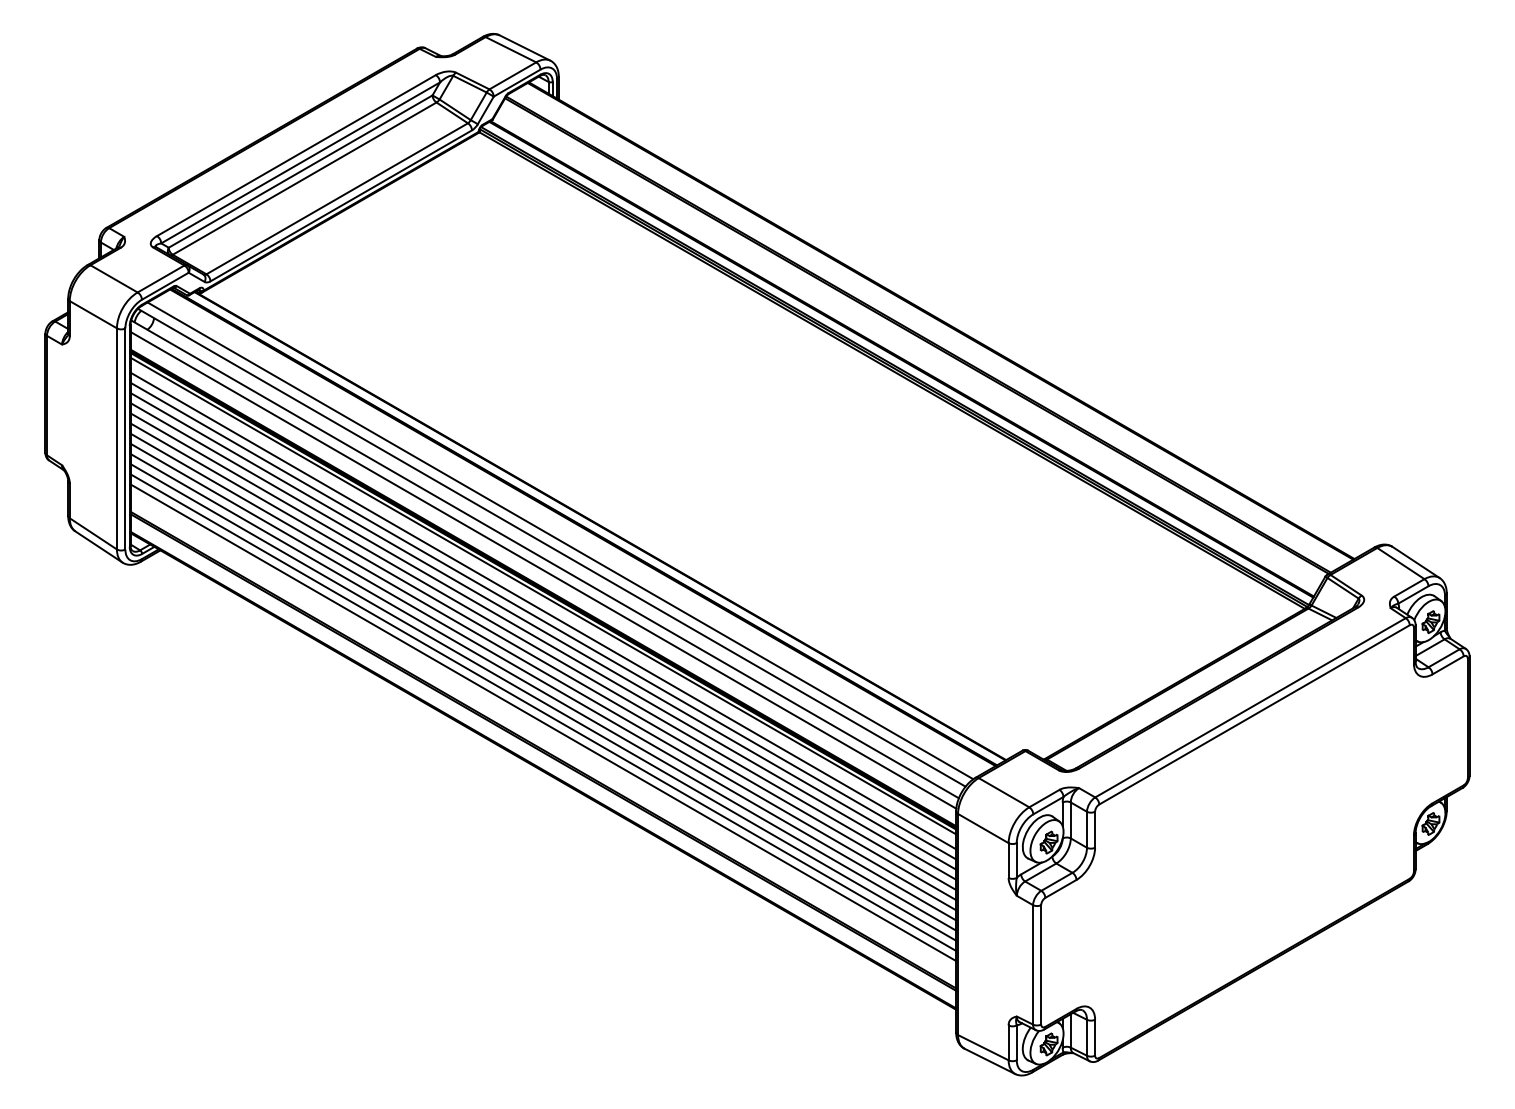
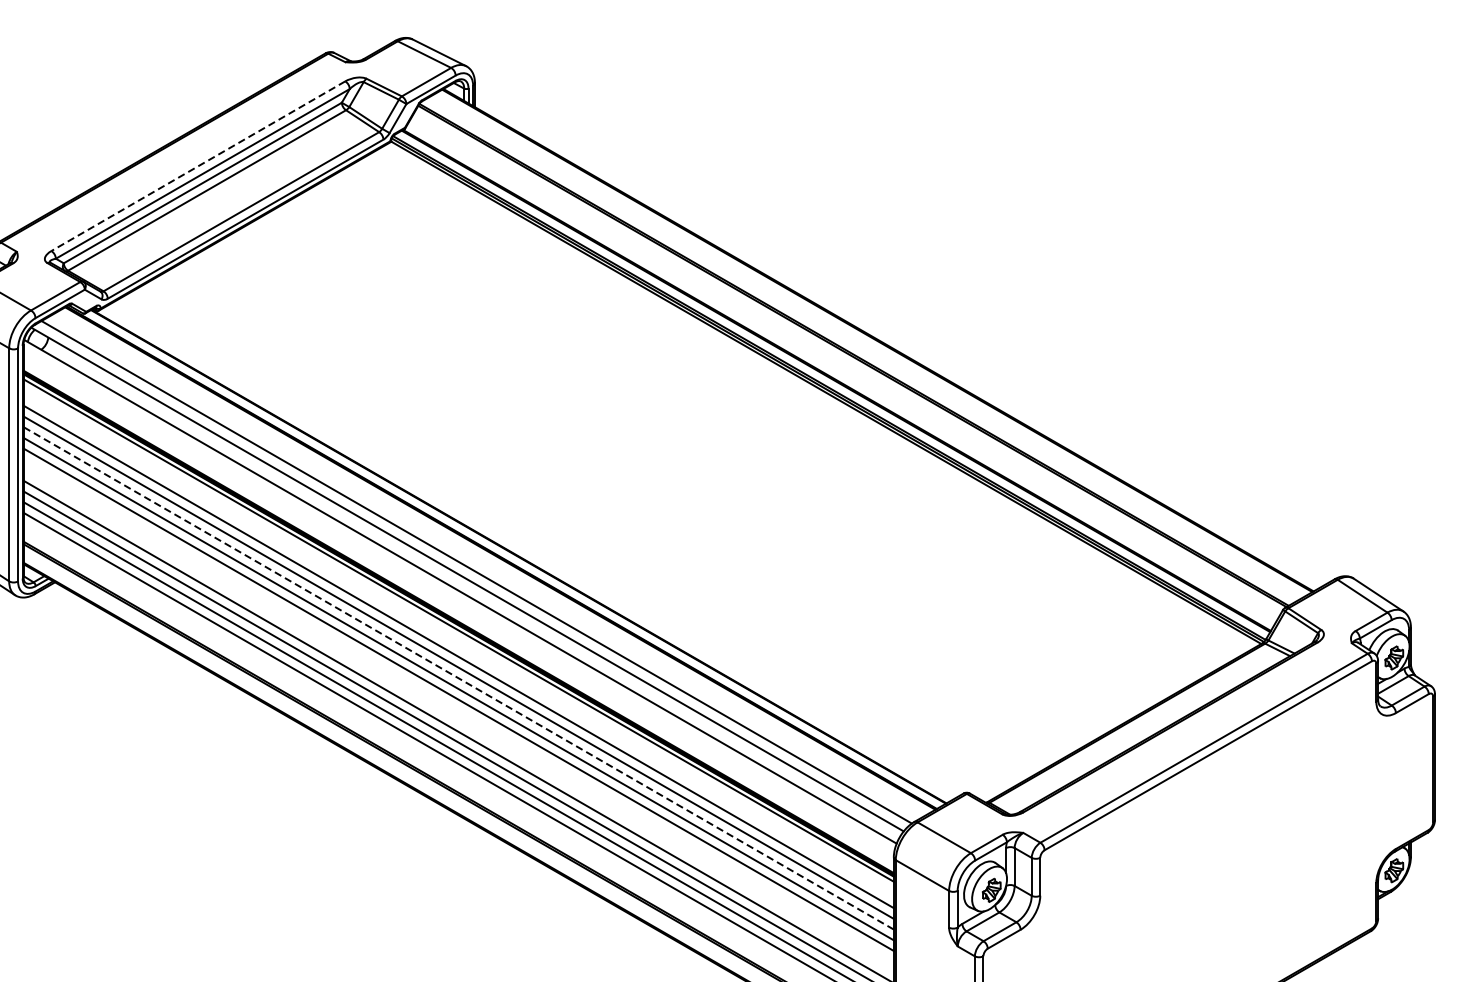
line: (296, 155) -> (198, 166), solid -> dashed
line: (543, 569) -> (458, 602), removed
line: (543, 610) -> (458, 645), removed
line: (543, 641) -> (458, 678), solid -> dashed
line: (543, 671) -> (458, 710), removed
line: (543, 681) -> (458, 720), removed

